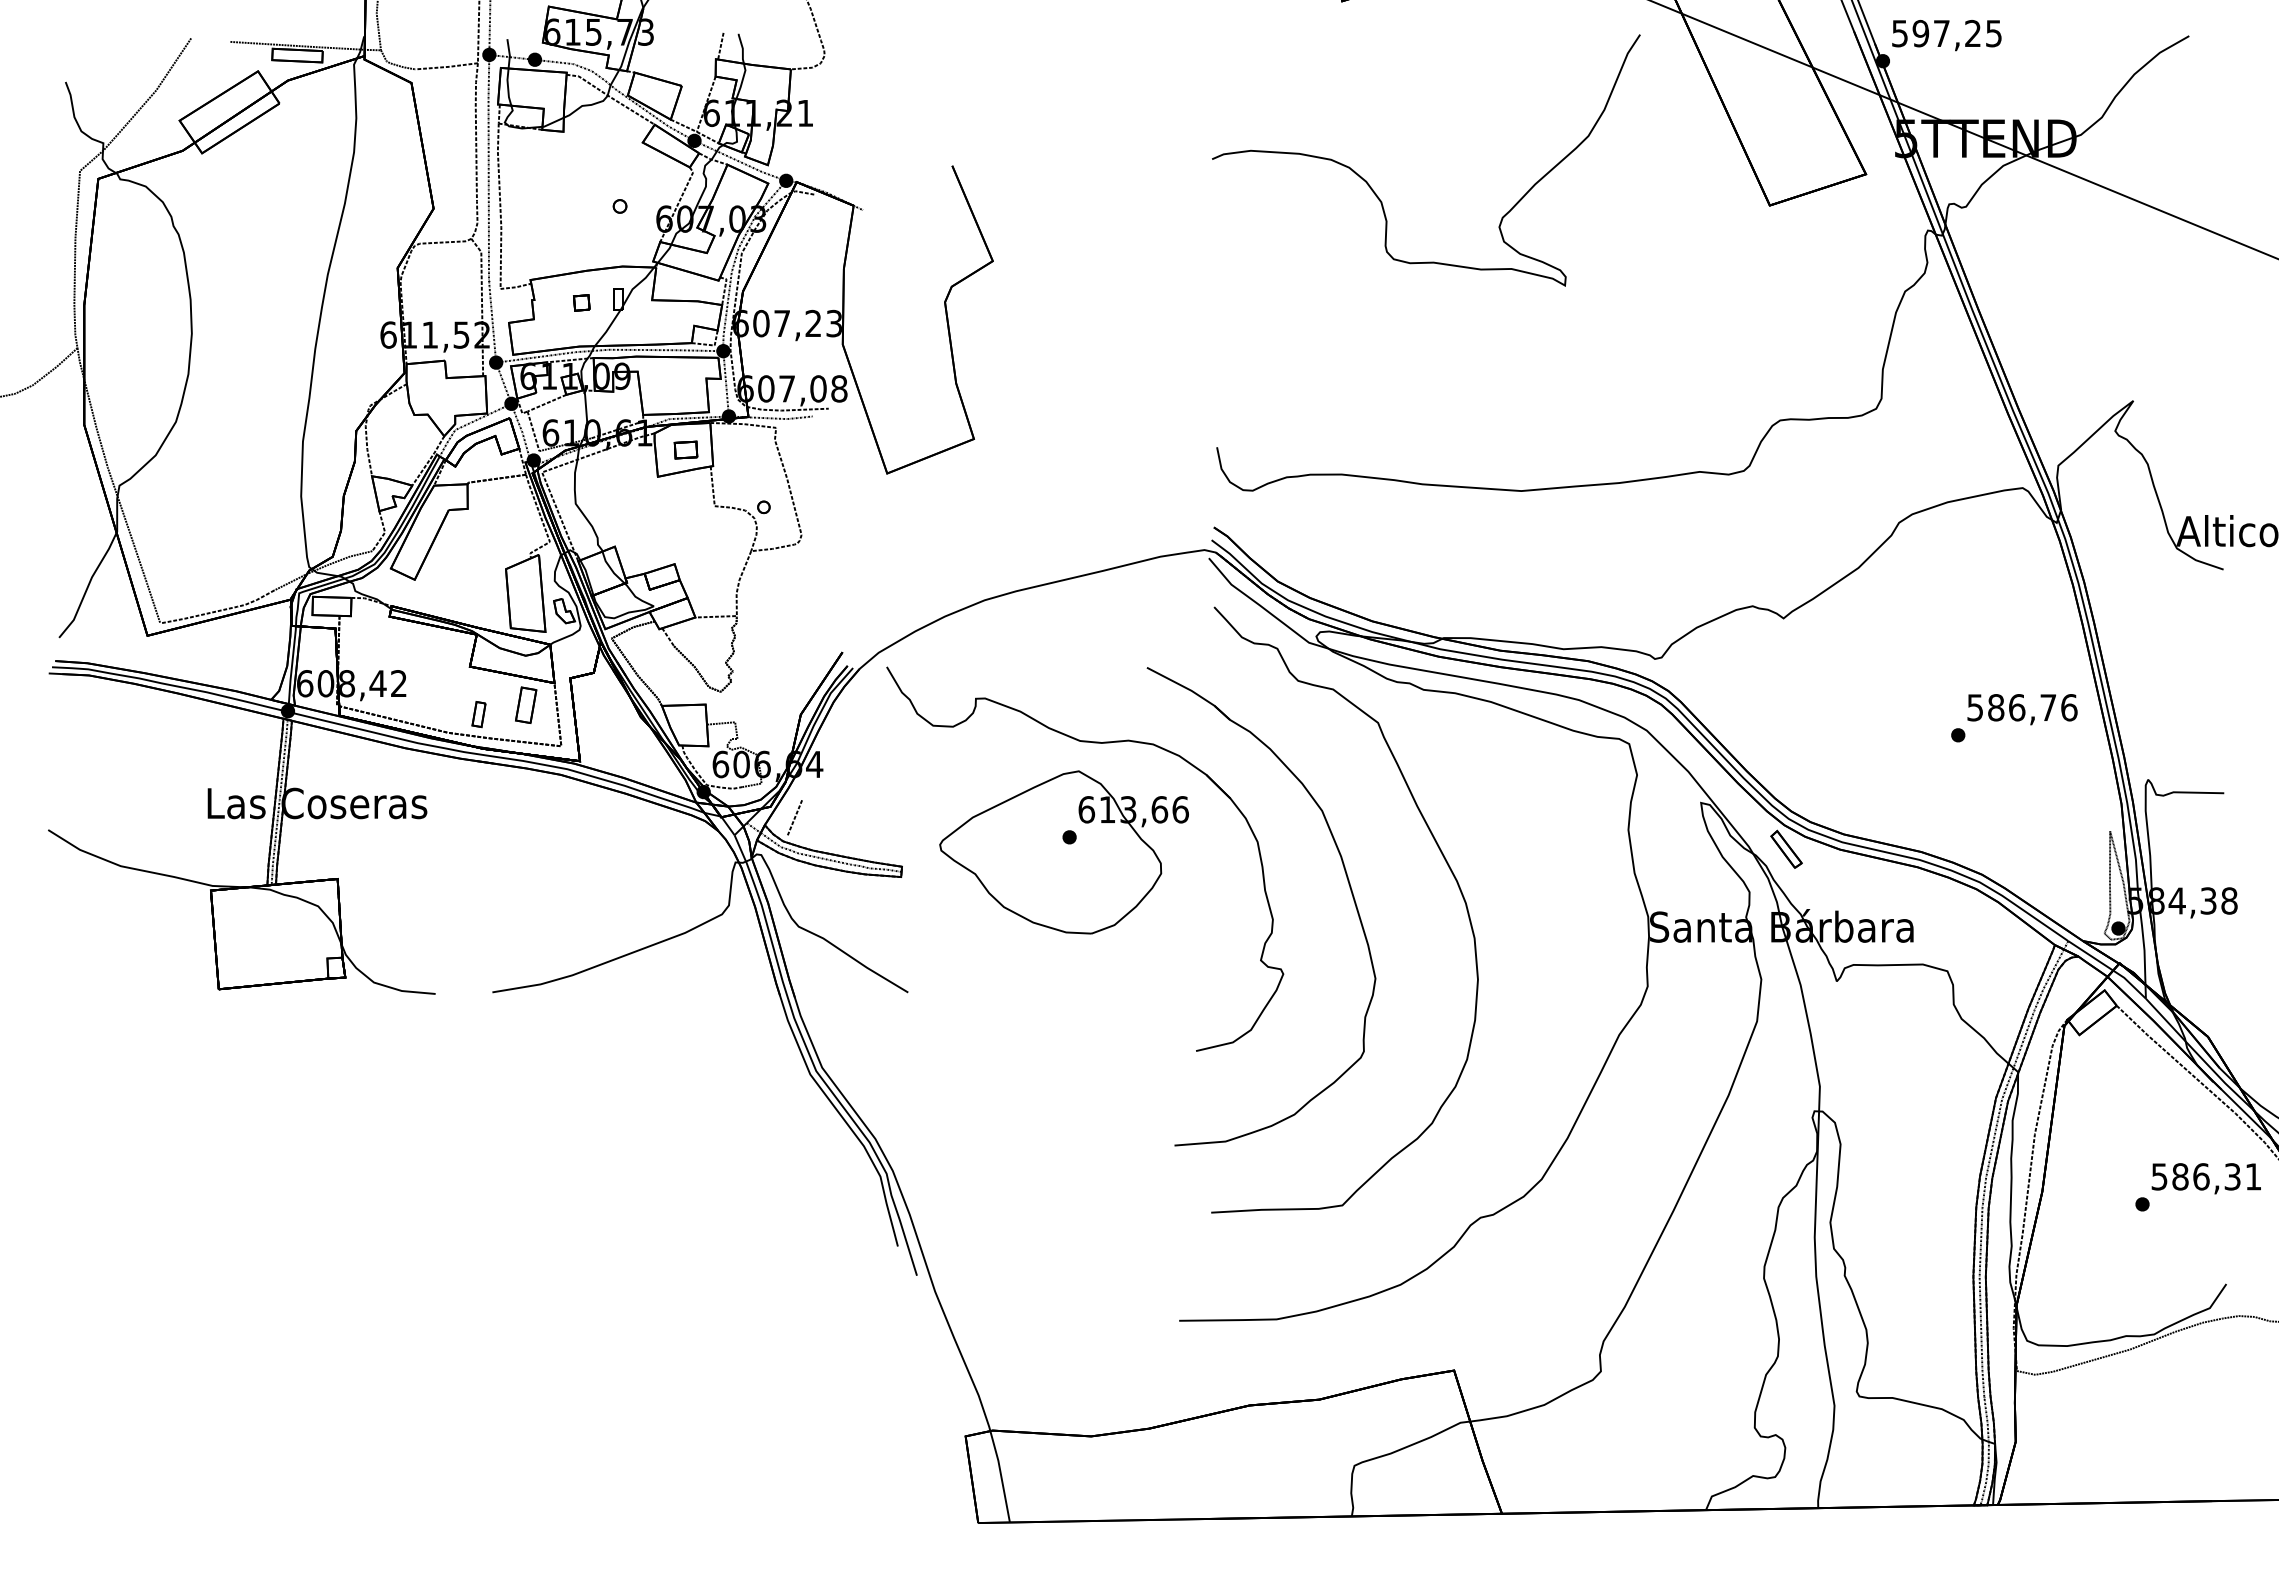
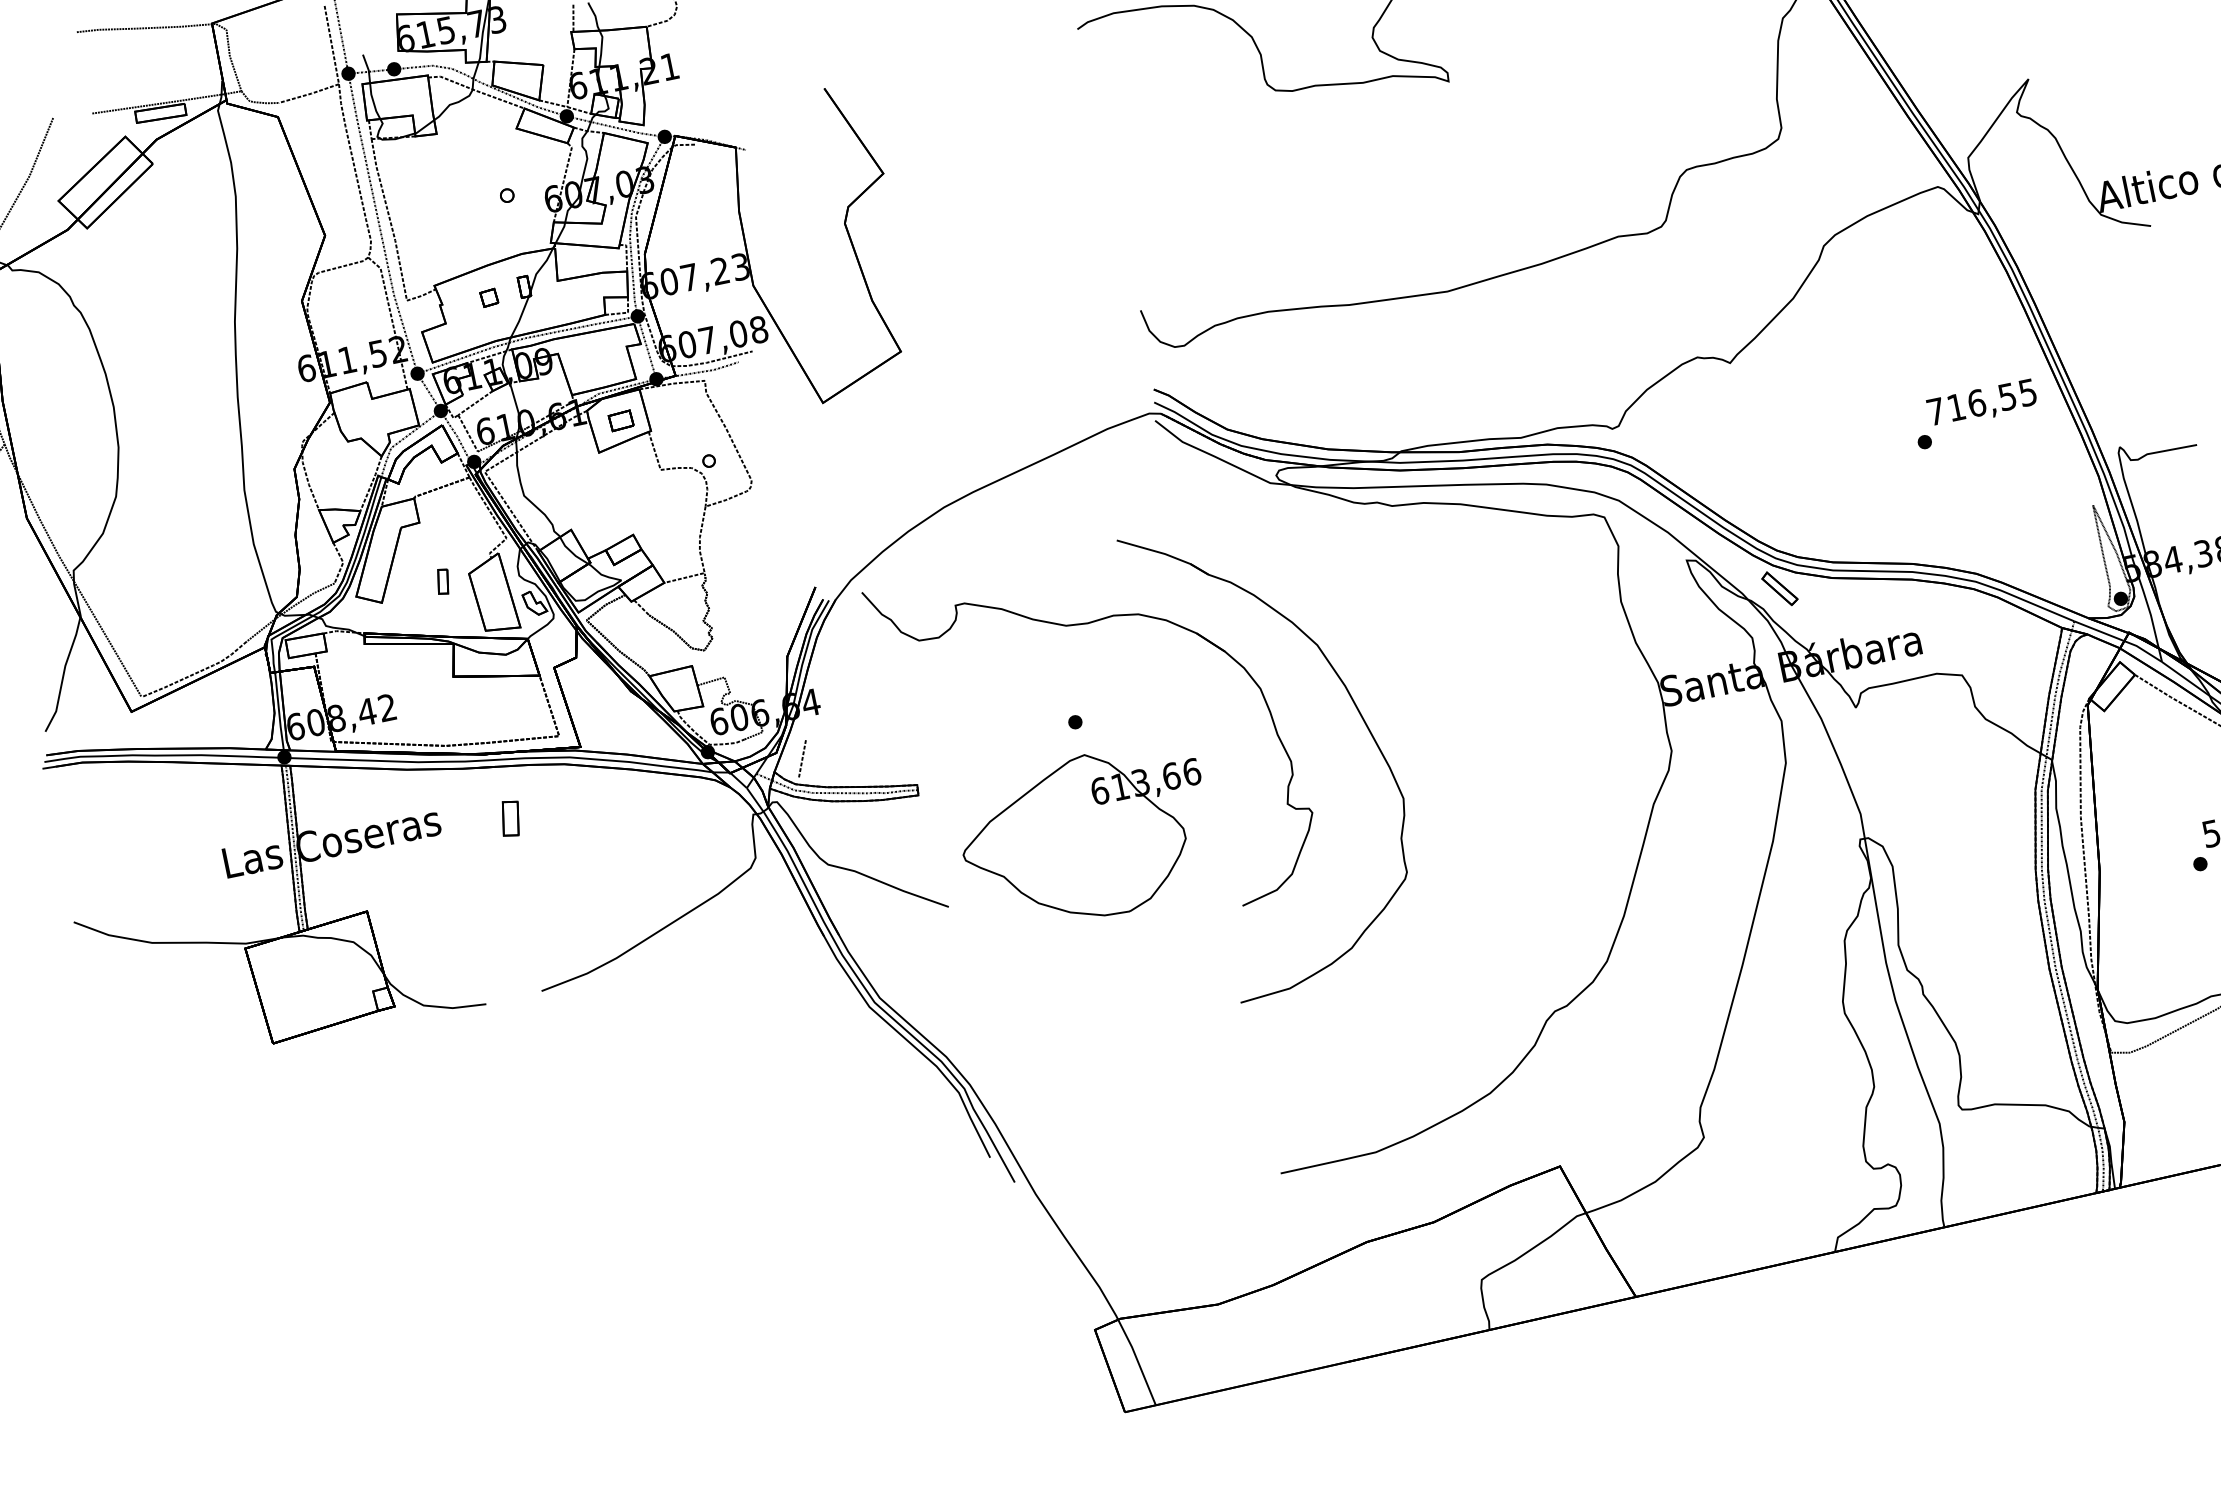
part: (526, 704) -> (510, 817), moved
text: (2022, 707) -> (1982, 401), 586,76 -> 716,55
part: (478, 714) -> (442, 581), moved
part: (1063, 852) -> (1085, 837), moved
curve: (1443, 858) -> (1445, 667), removed

